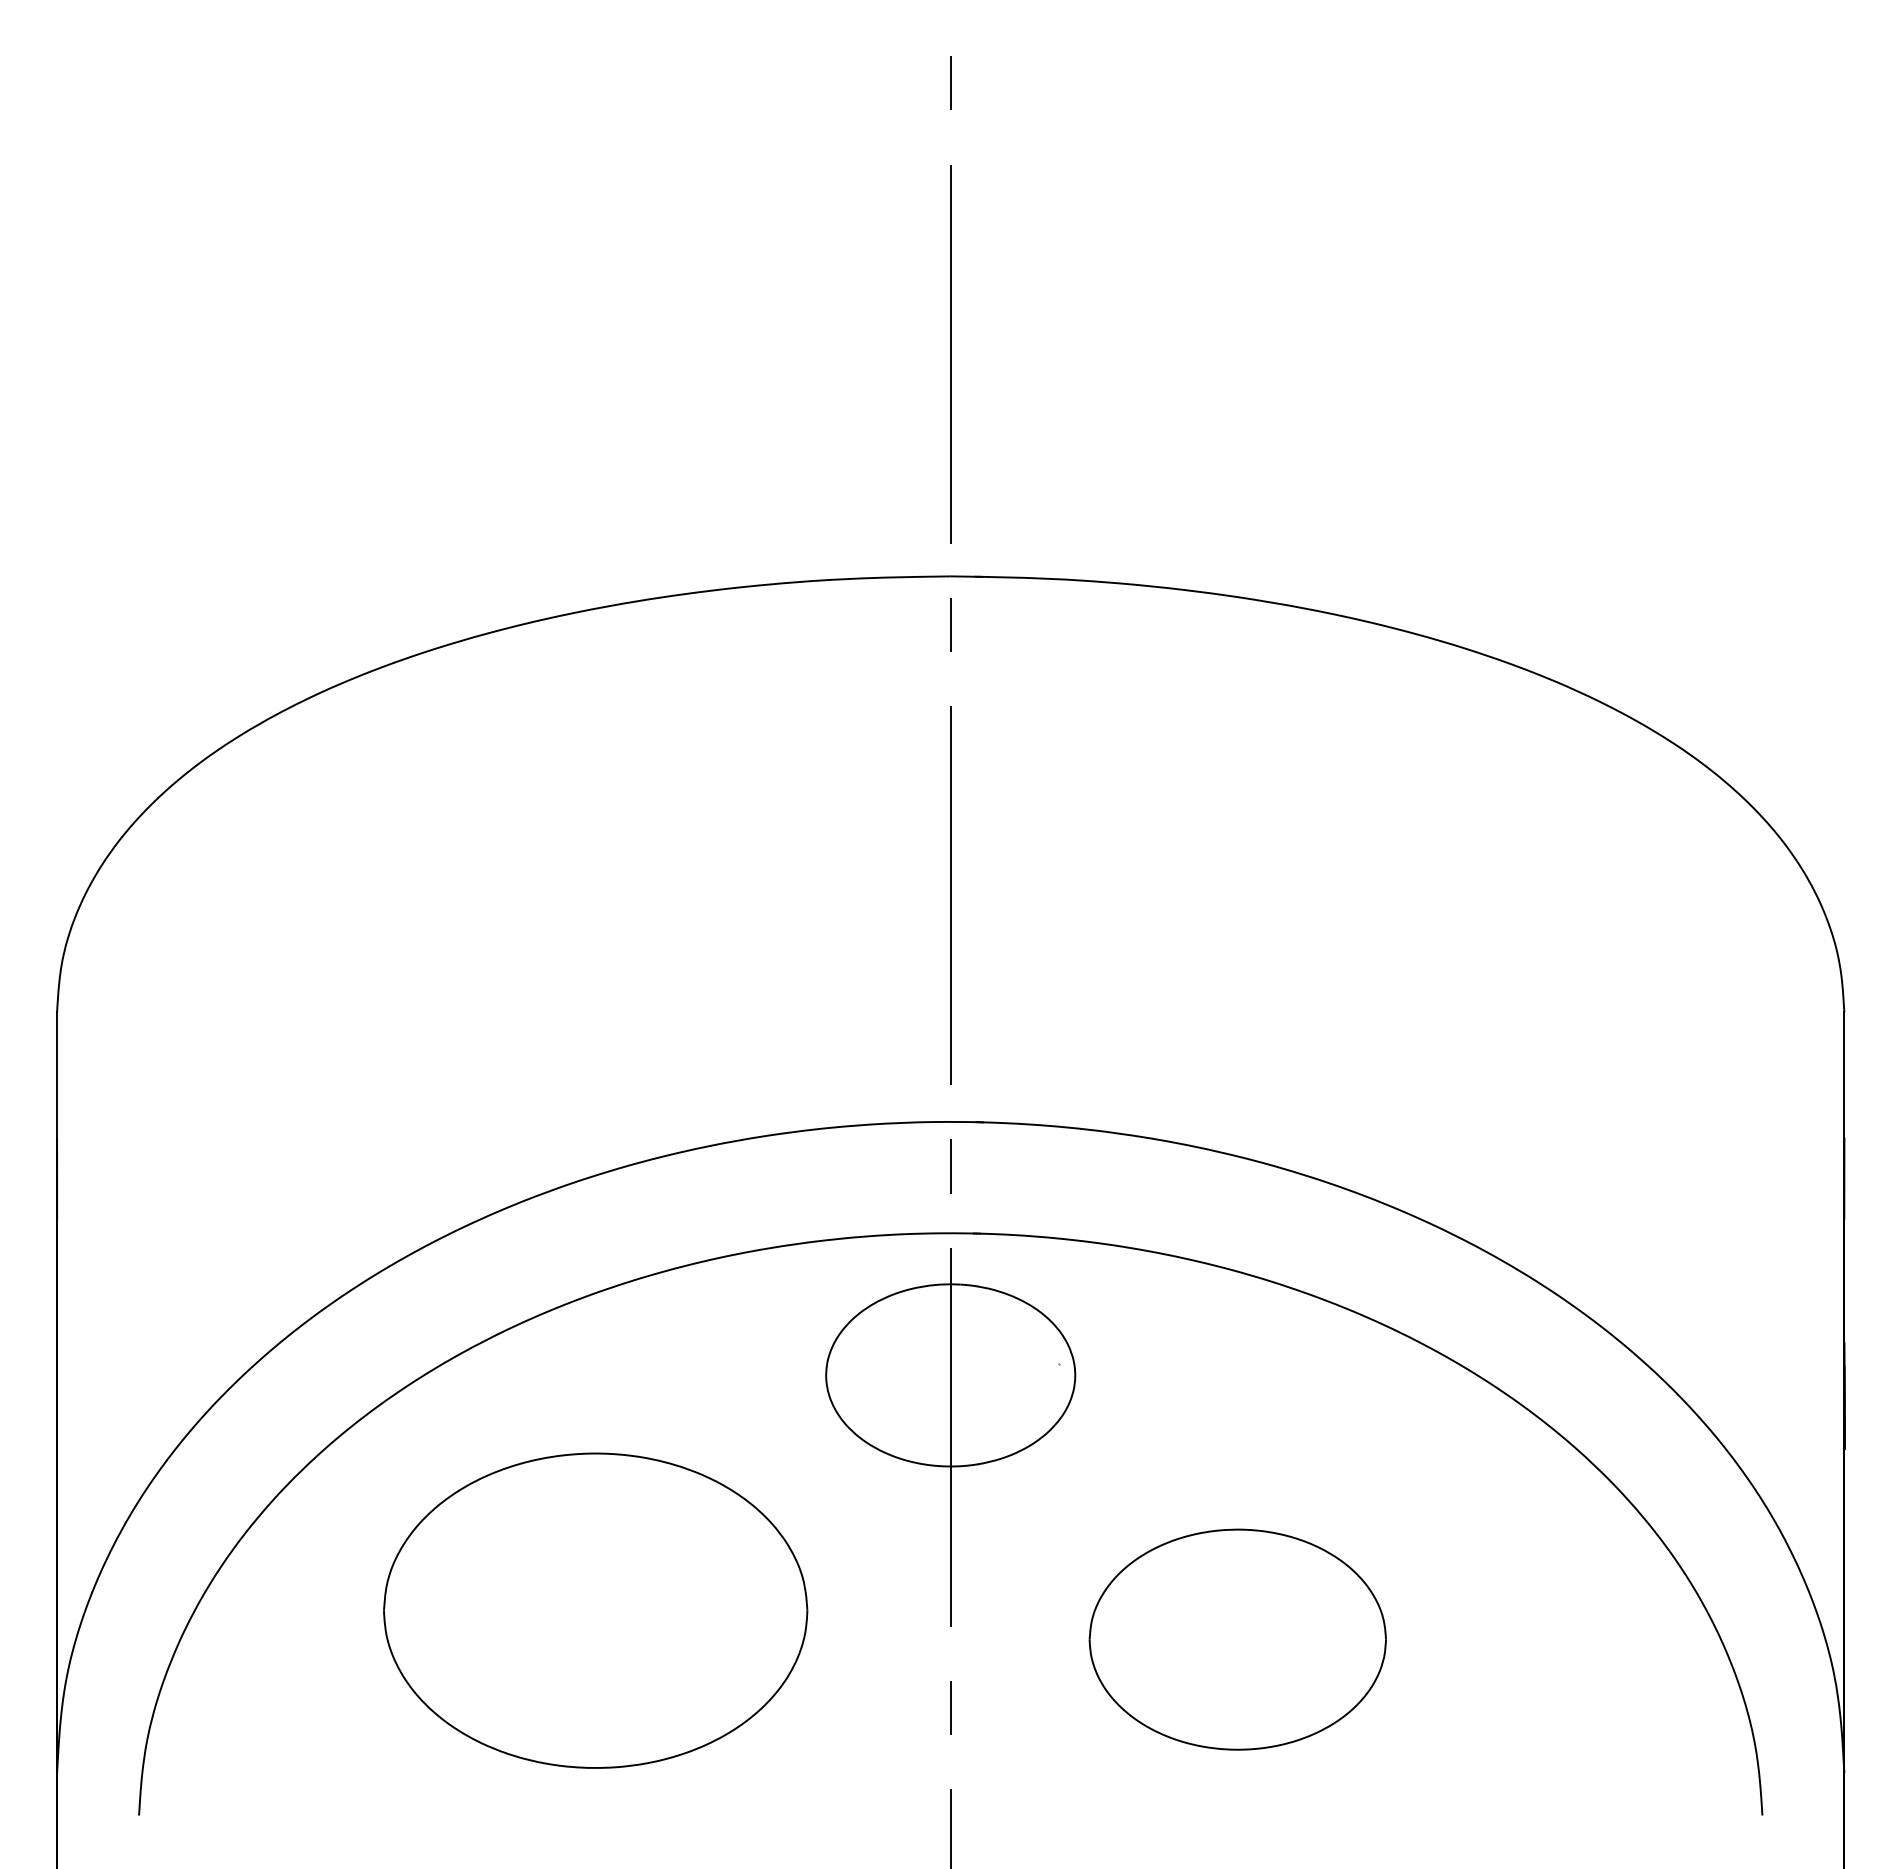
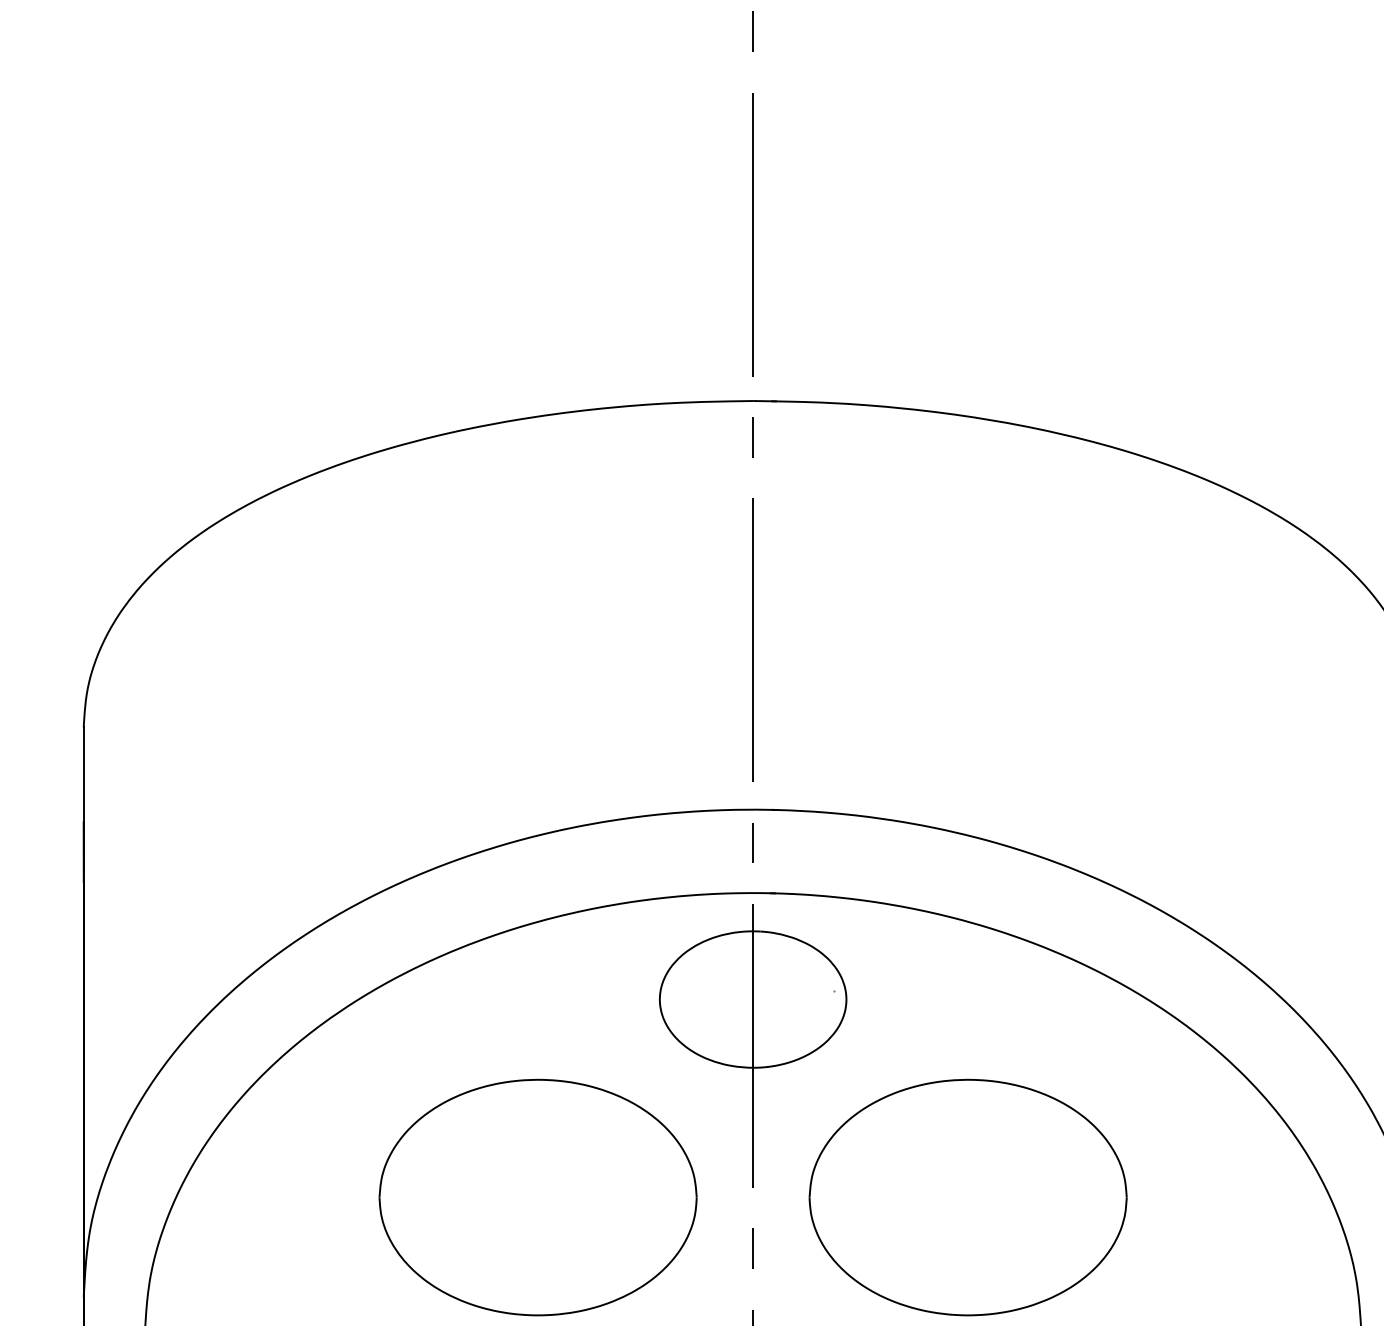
part: (595, 1610) -> (537, 1197), moved
part: (1237, 1639) -> (967, 1197), size x1.43

